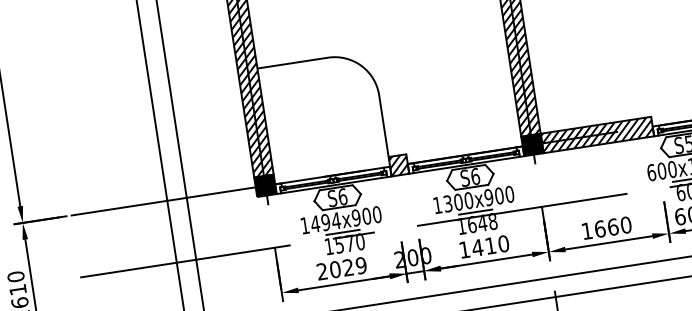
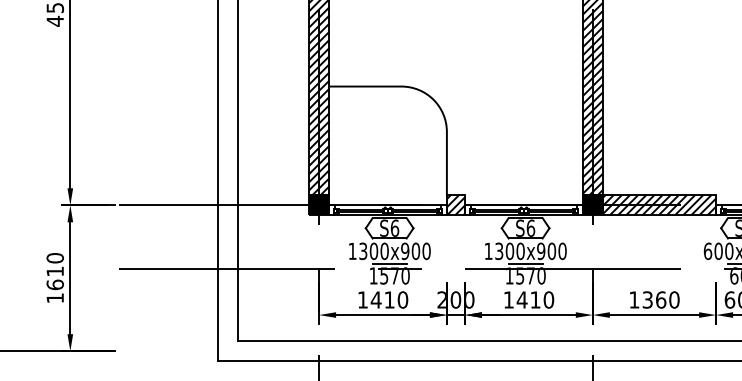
text: (325, 222) -> (373, 251), 1494x900 -> 1300x900
text: (482, 222) -> (530, 275), 1648 -> 1570
text: (599, 228) -> (647, 299), 1660 -> 1360
text: (341, 268) -> (382, 299), 2029 -> 1410

